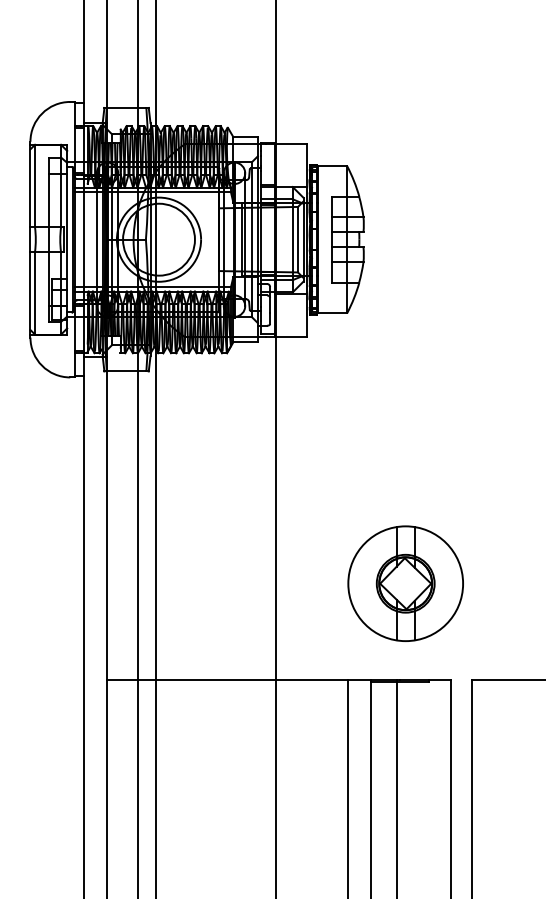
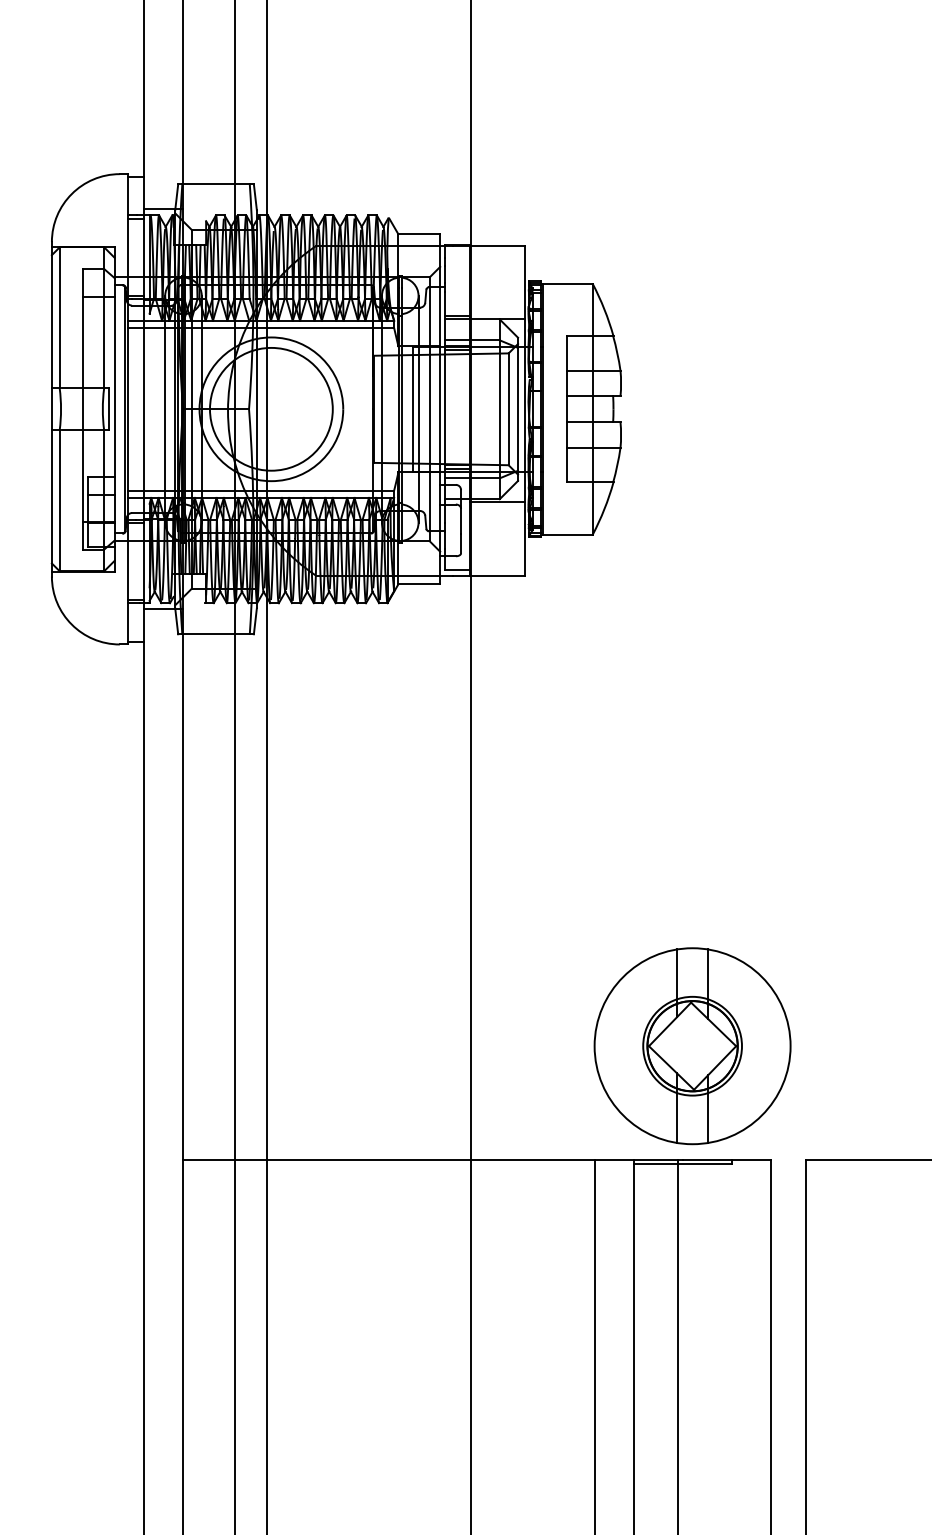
part: (405, 583) -> (692, 1045), moved

